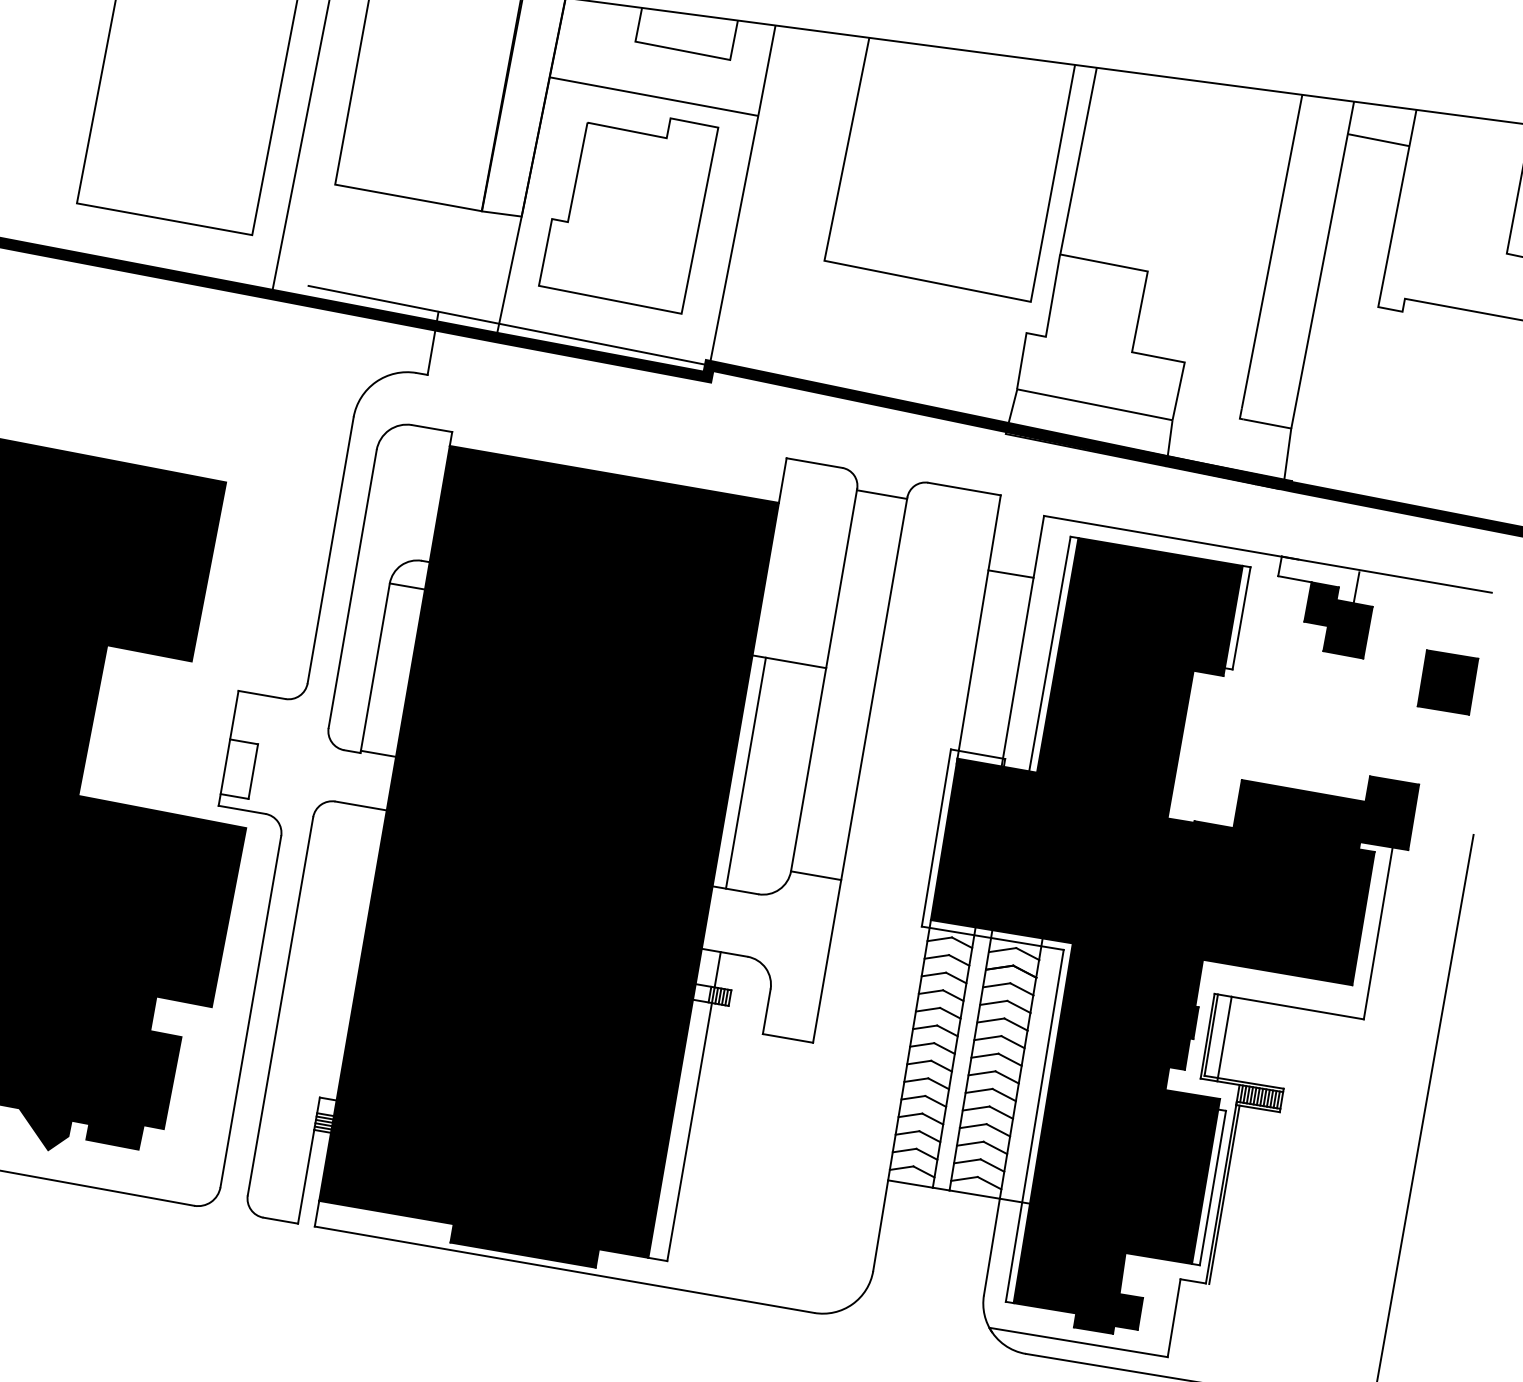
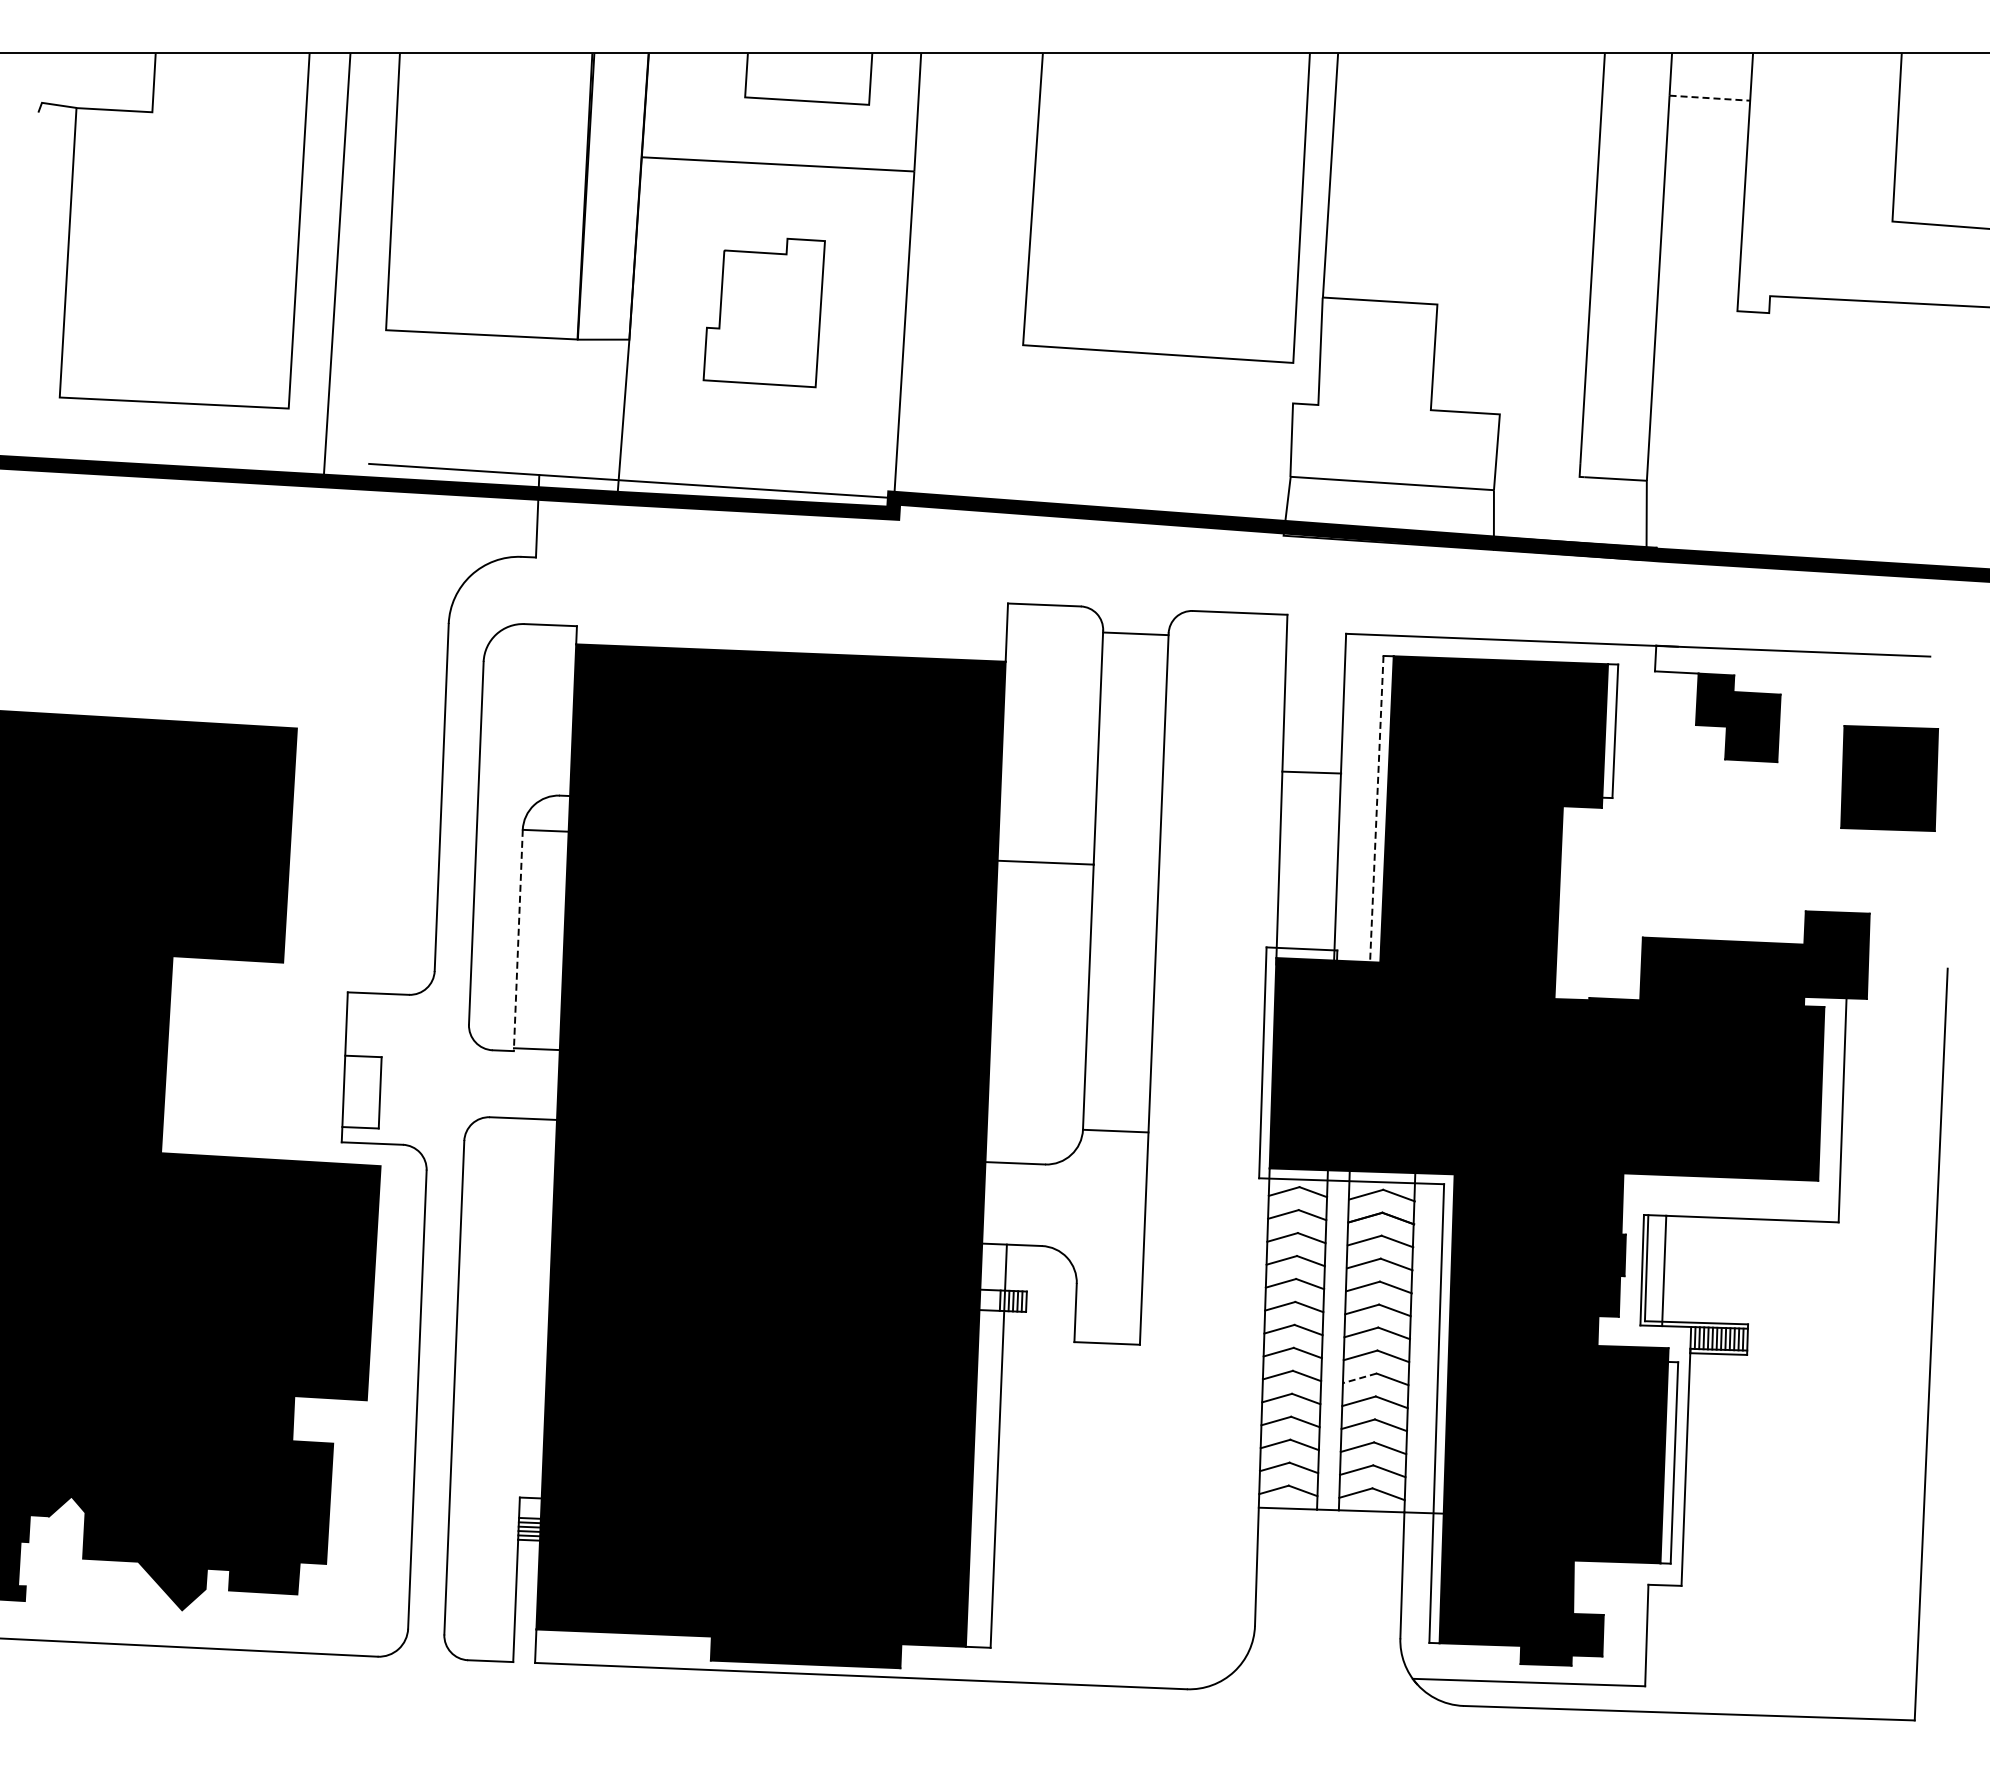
line: (1378, 140) -> (1709, 98), solid -> dashed
part: (628, 209) -> (764, 312), size x0.6
line: (1010, 574) -> (1311, 772), moved
line: (1356, 587) -> (1756, 672), removed
line: (1049, 654) -> (1376, 809), solid -> dashed
line: (375, 668) -> (518, 940), solid -> dashed
part: (1447, 682) -> (1888, 778), size x1.4
line: (745, 772) -> (1008, 1011), removed
line: (978, 1091) -> (1359, 1378), solid -> dashed
line: (1223, 1194) -> (1689, 1469), removed

